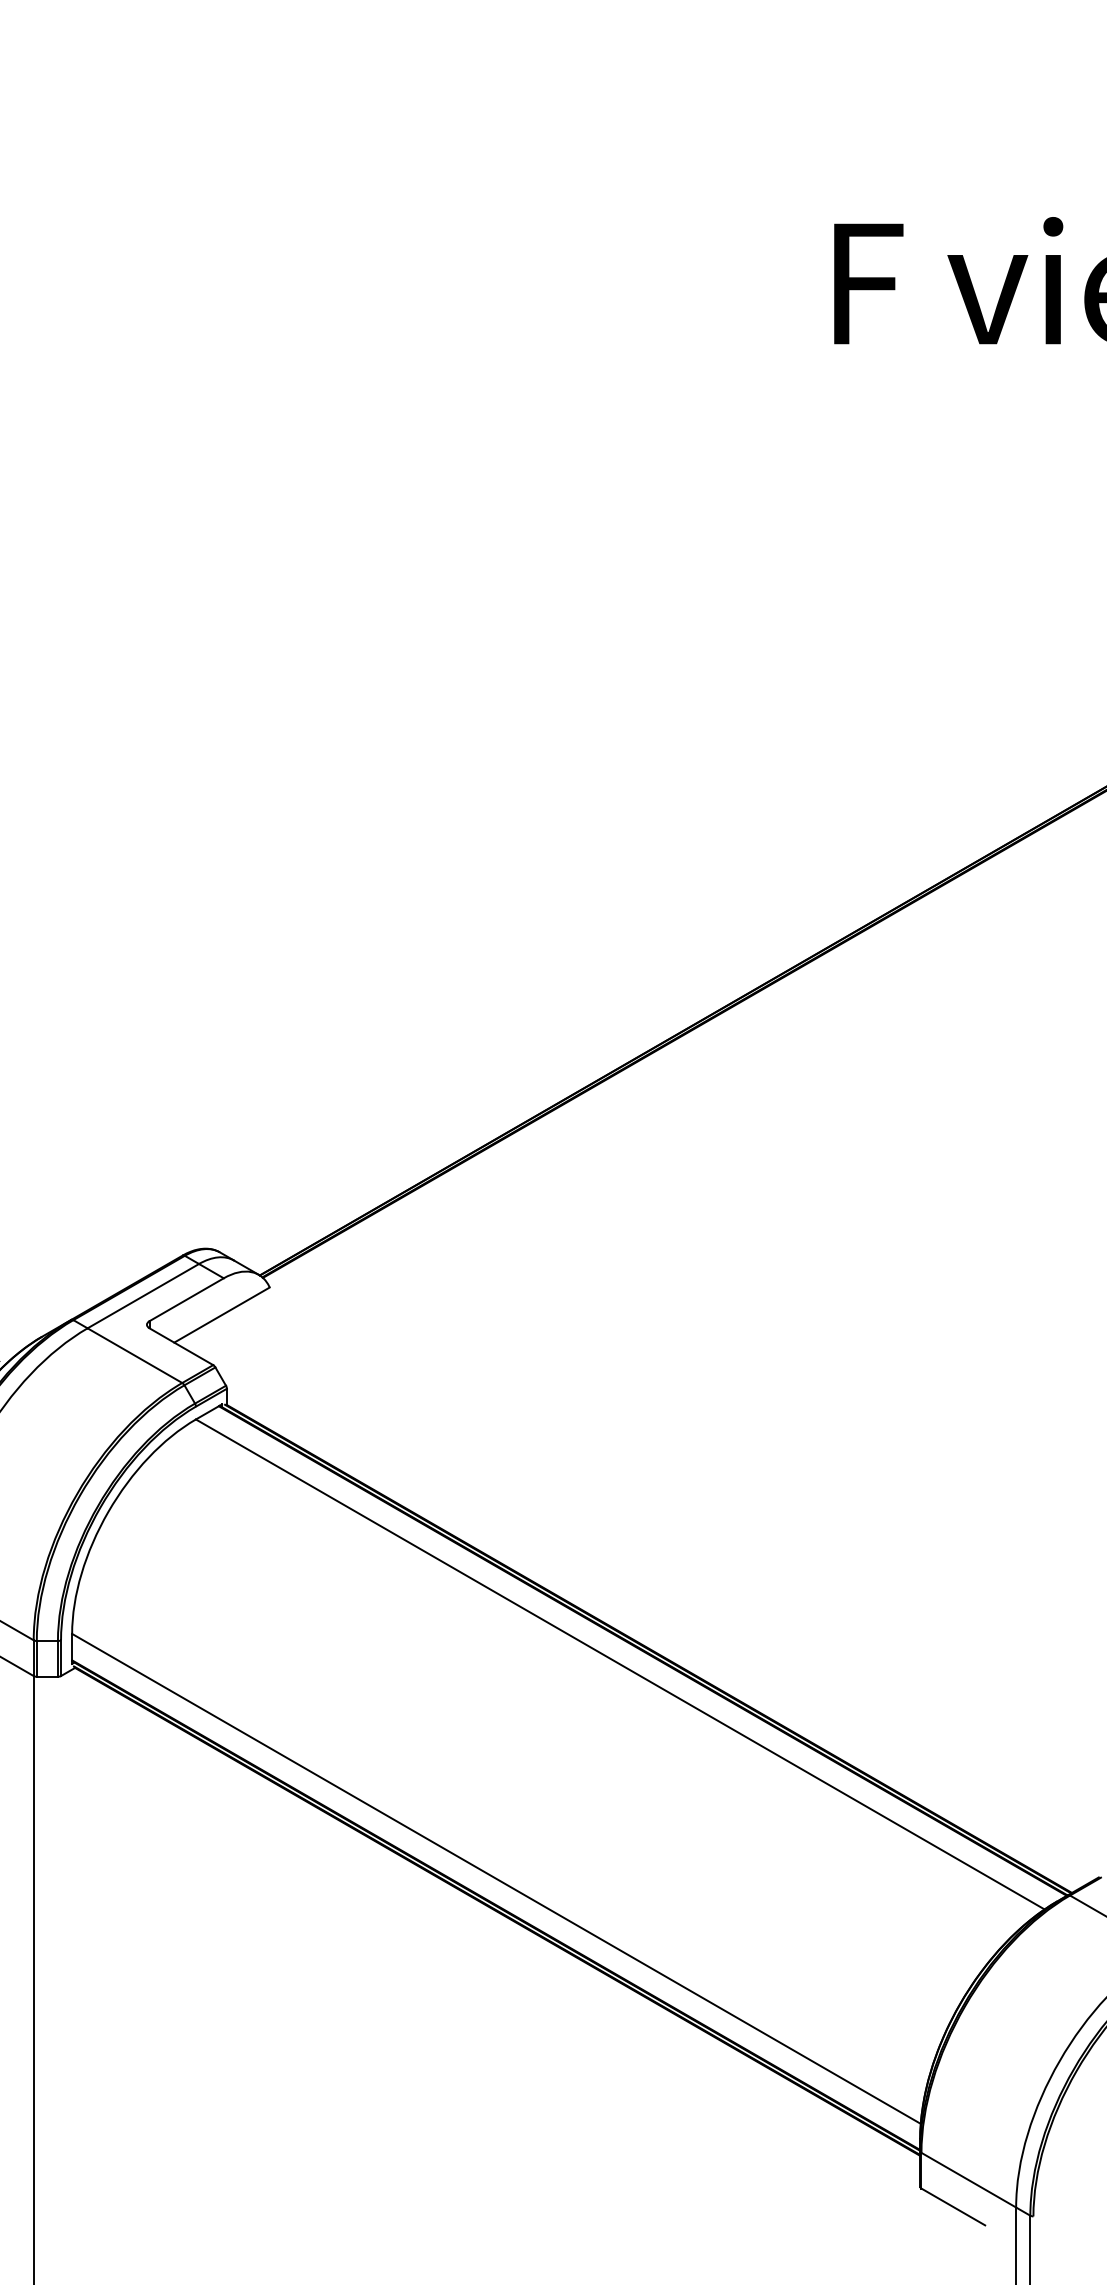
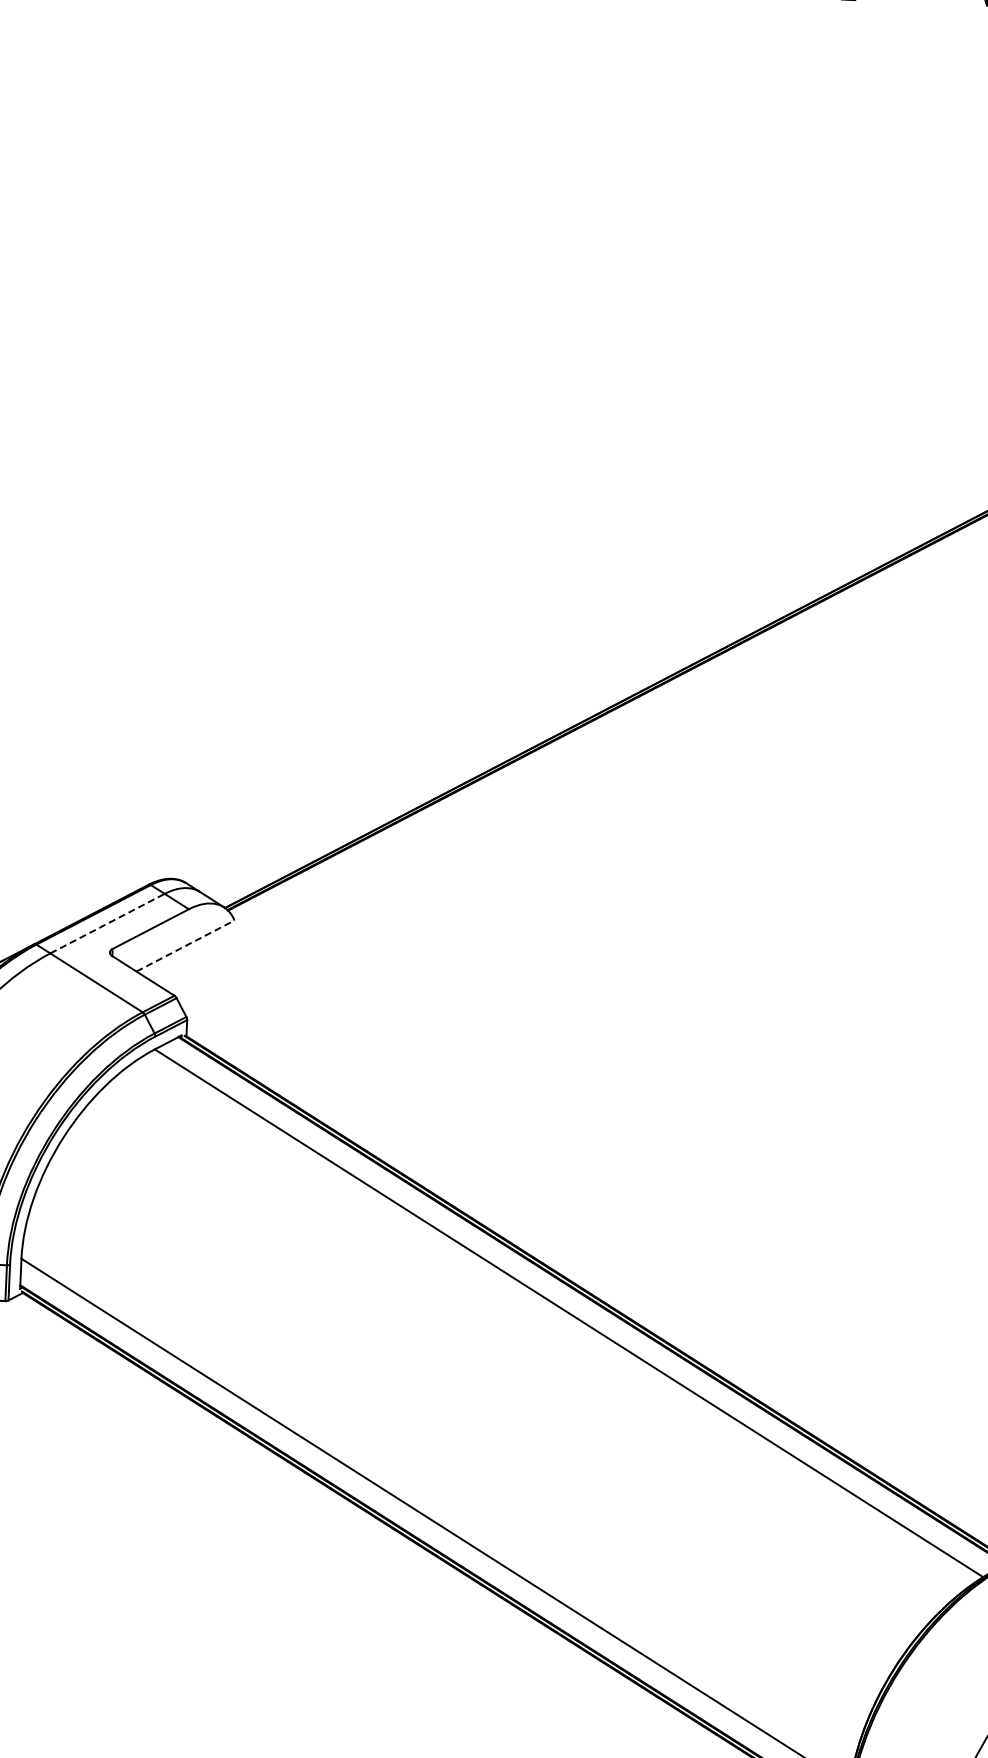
line: (143, 1295) -> (107, 922), solid -> dashed
line: (222, 1314) -> (186, 945), solid -> dashed

